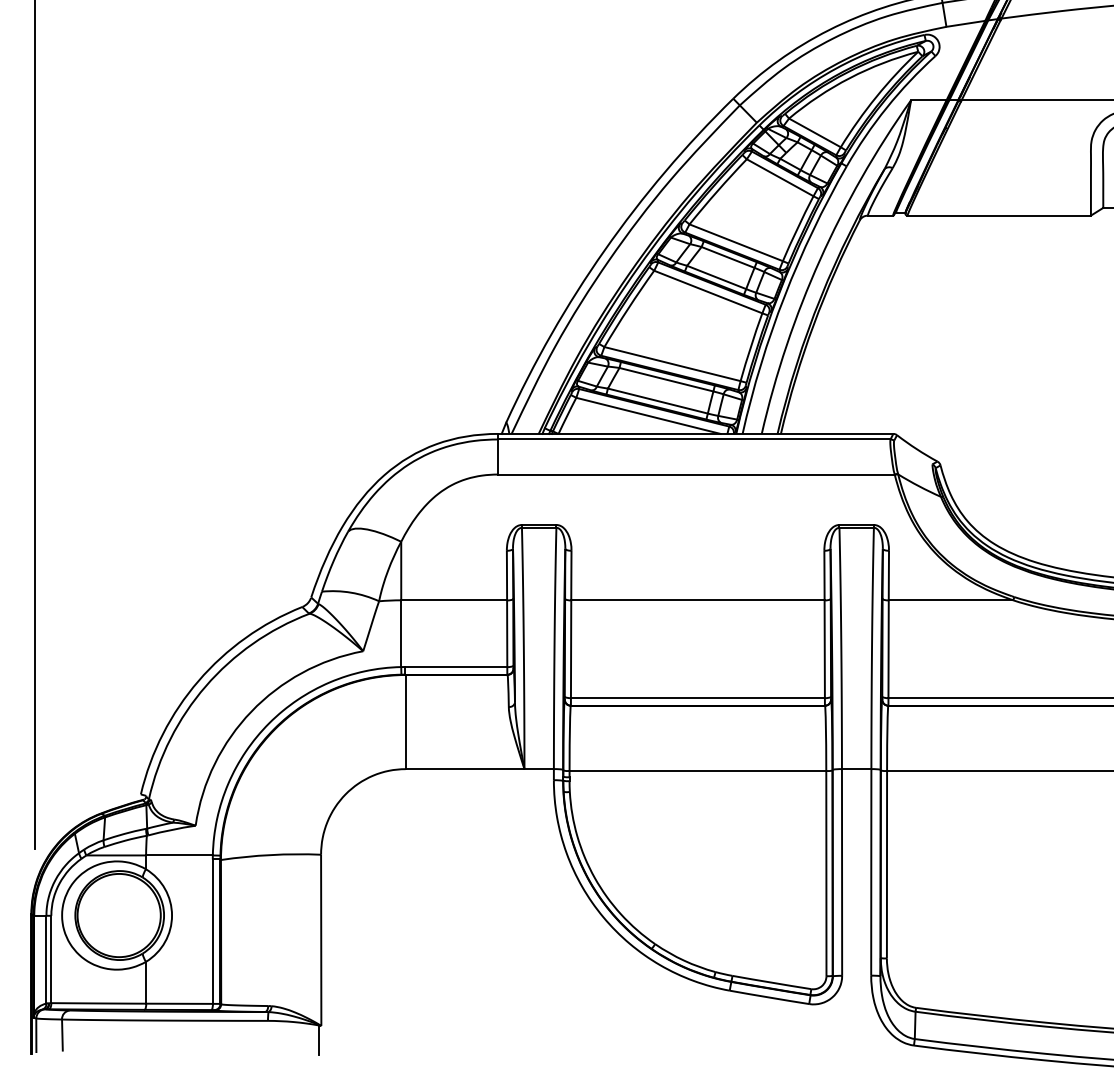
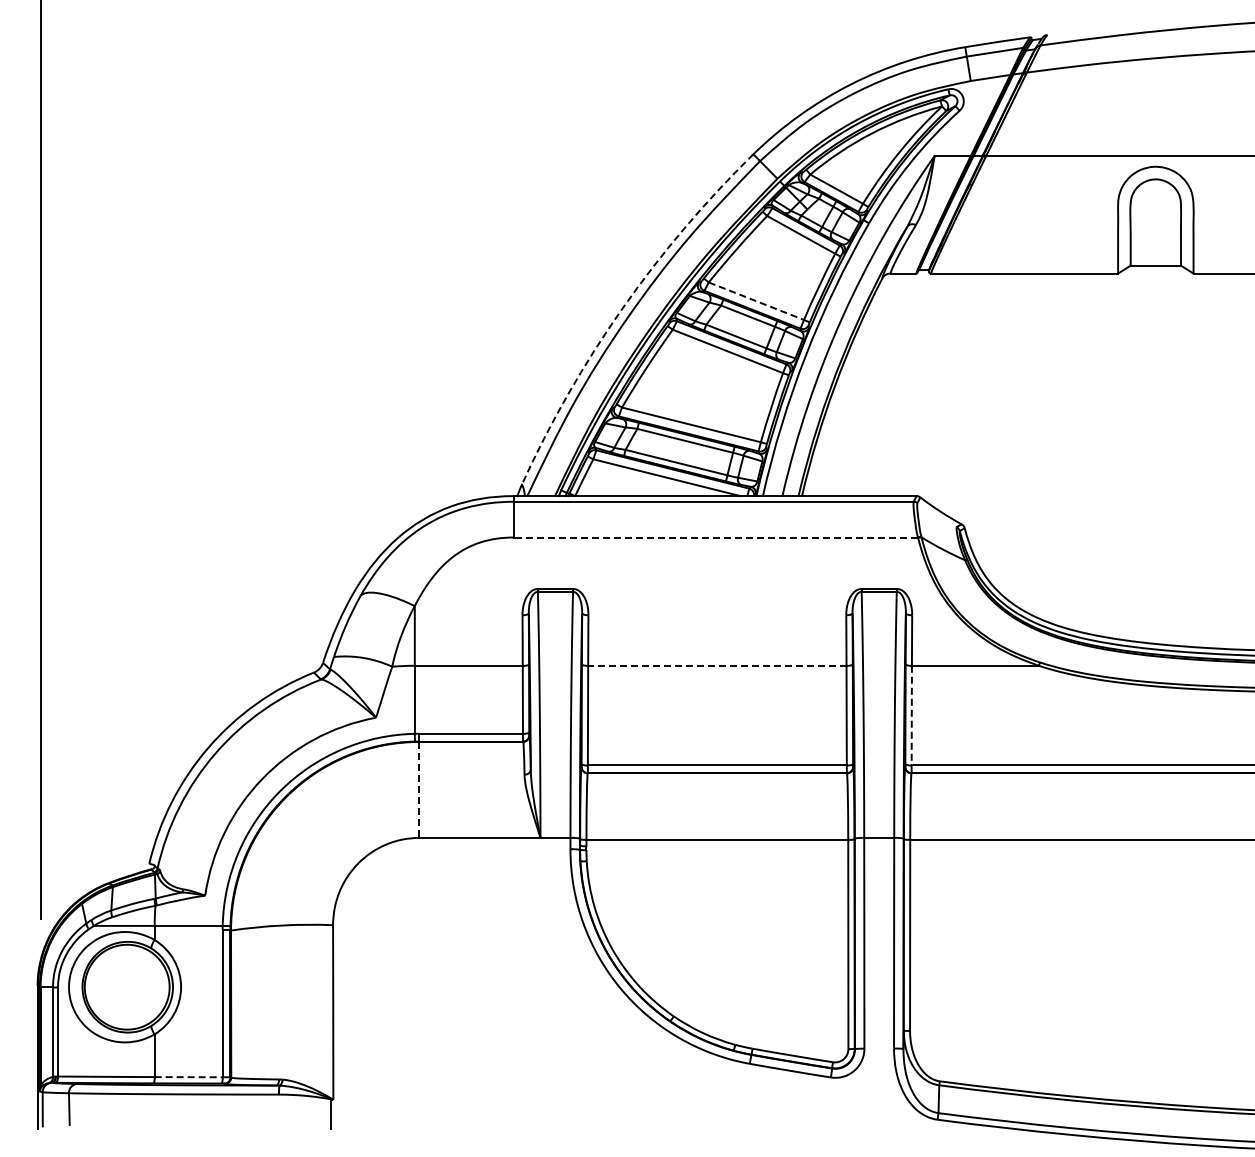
line: (736, 243) -> (756, 301), solid -> dashed
arc: (604, 249) -> (622, 308), solid -> dashed
line: (696, 474) -> (715, 537), solid -> dashed
line: (697, 600) -> (716, 665), solid -> dashed
line: (888, 649) -> (911, 715), solid -> dashed
line: (405, 722) -> (419, 790), solid -> dashed
line: (179, 1004) -> (188, 1077), solid -> dashed

